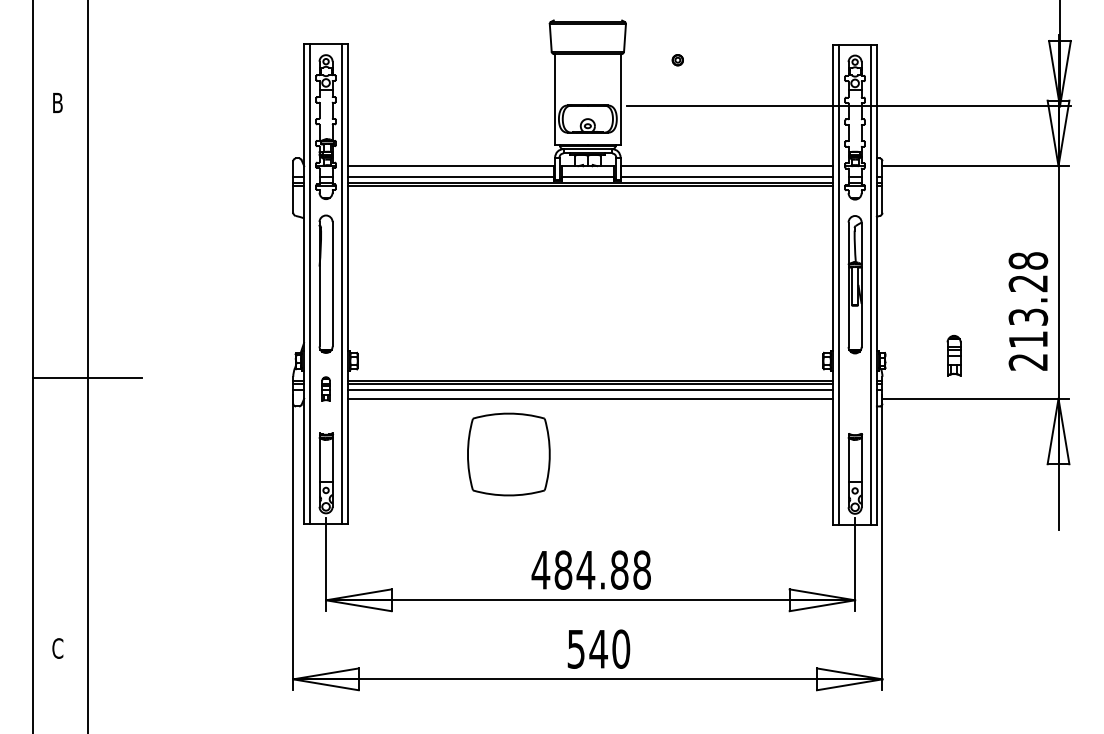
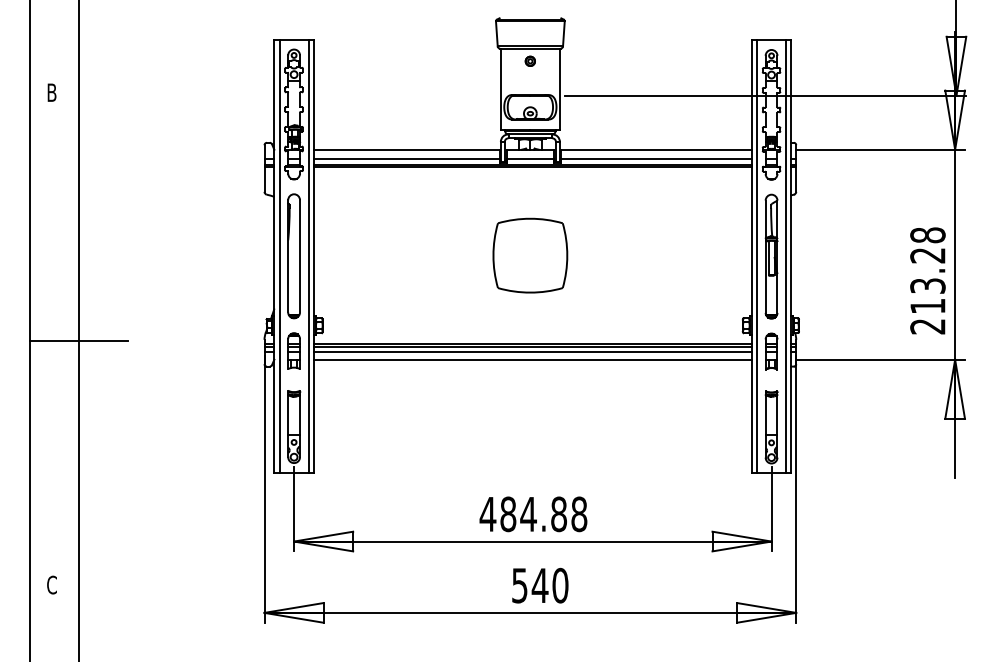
part: (677, 60) -> (530, 61), moved
part: (953, 355) -> (771, 351), moved
part: (325, 388) -> (293, 350), size x1.67
part: (508, 454) -> (530, 255), moved

